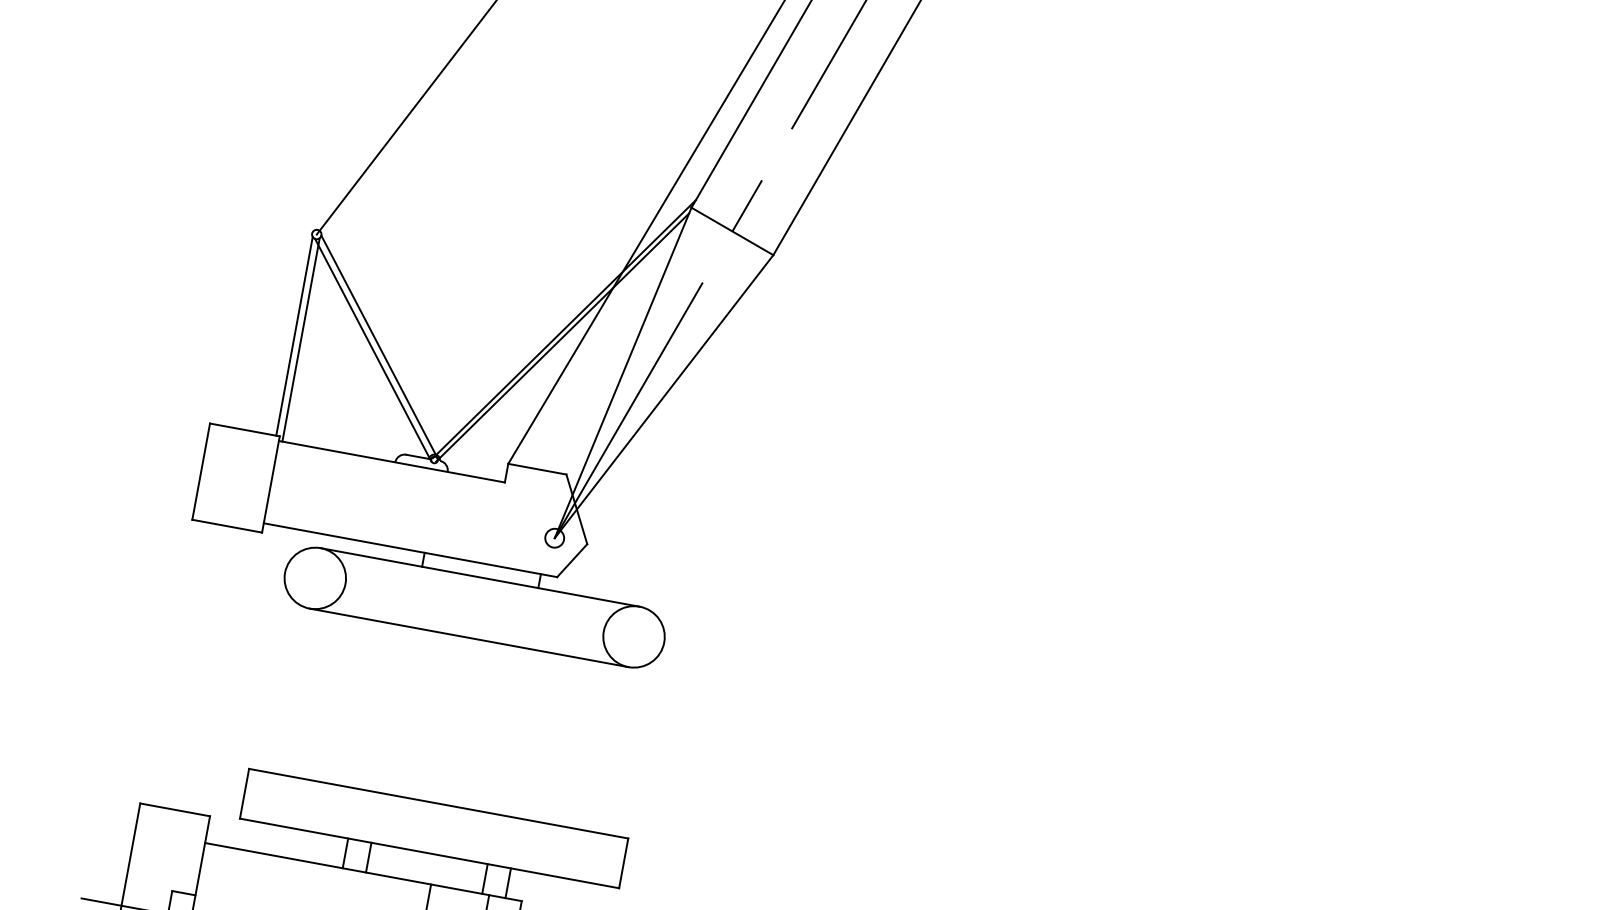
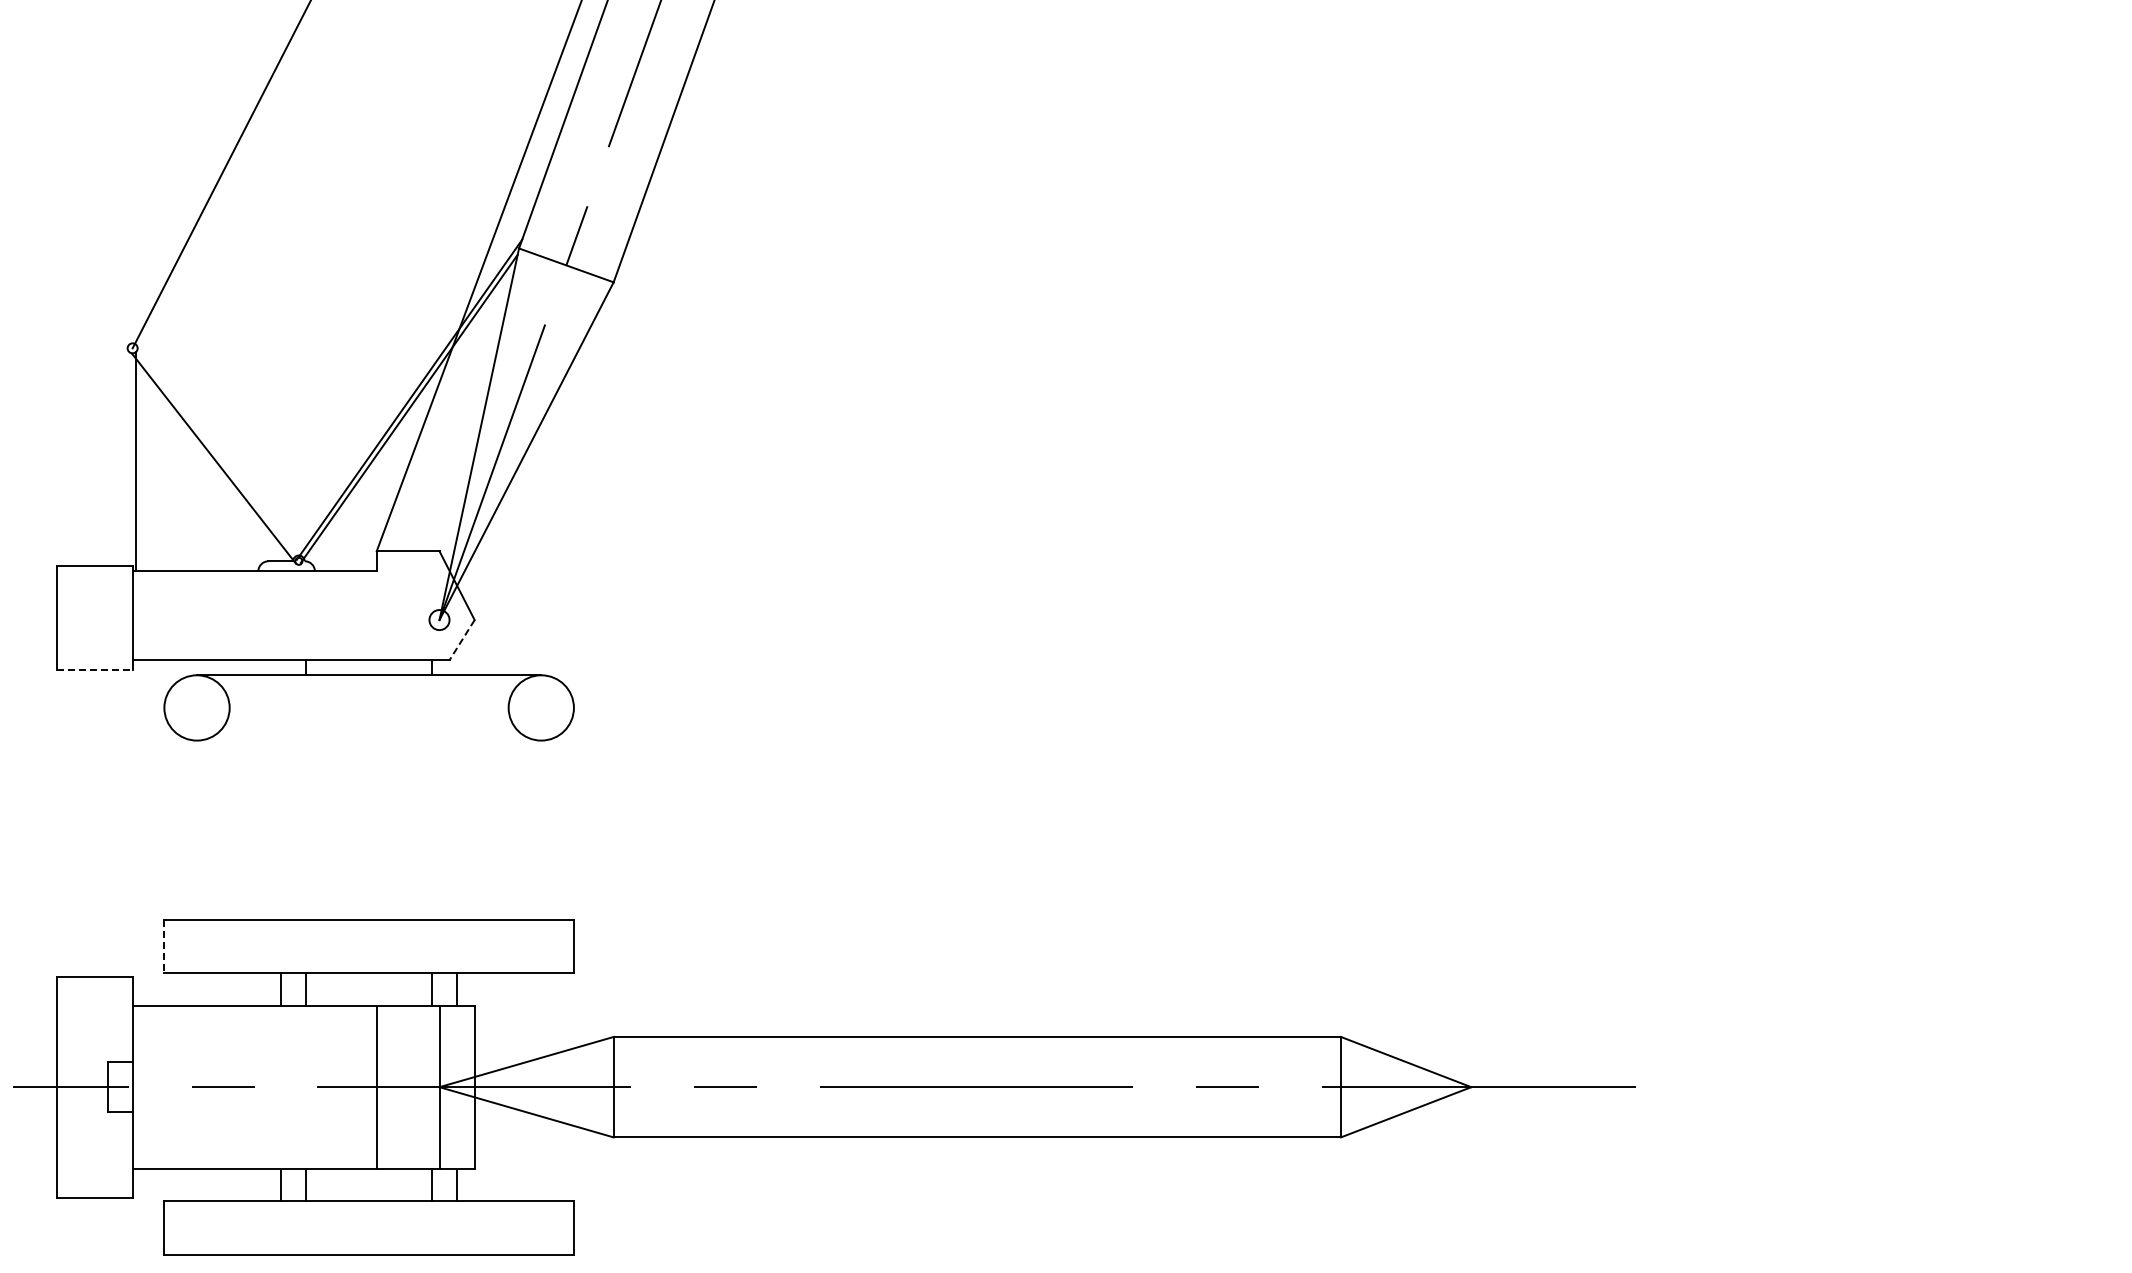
line: (294, 335) -> (128, 458), removed
line: (379, 346) -> (219, 453), removed
line: (226, 526) -> (94, 670), solid -> dashed
line: (572, 561) -> (462, 640), solid -> dashed
line: (469, 637) -> (369, 740), removed
line: (244, 793) -> (164, 946), solid -> dashed

